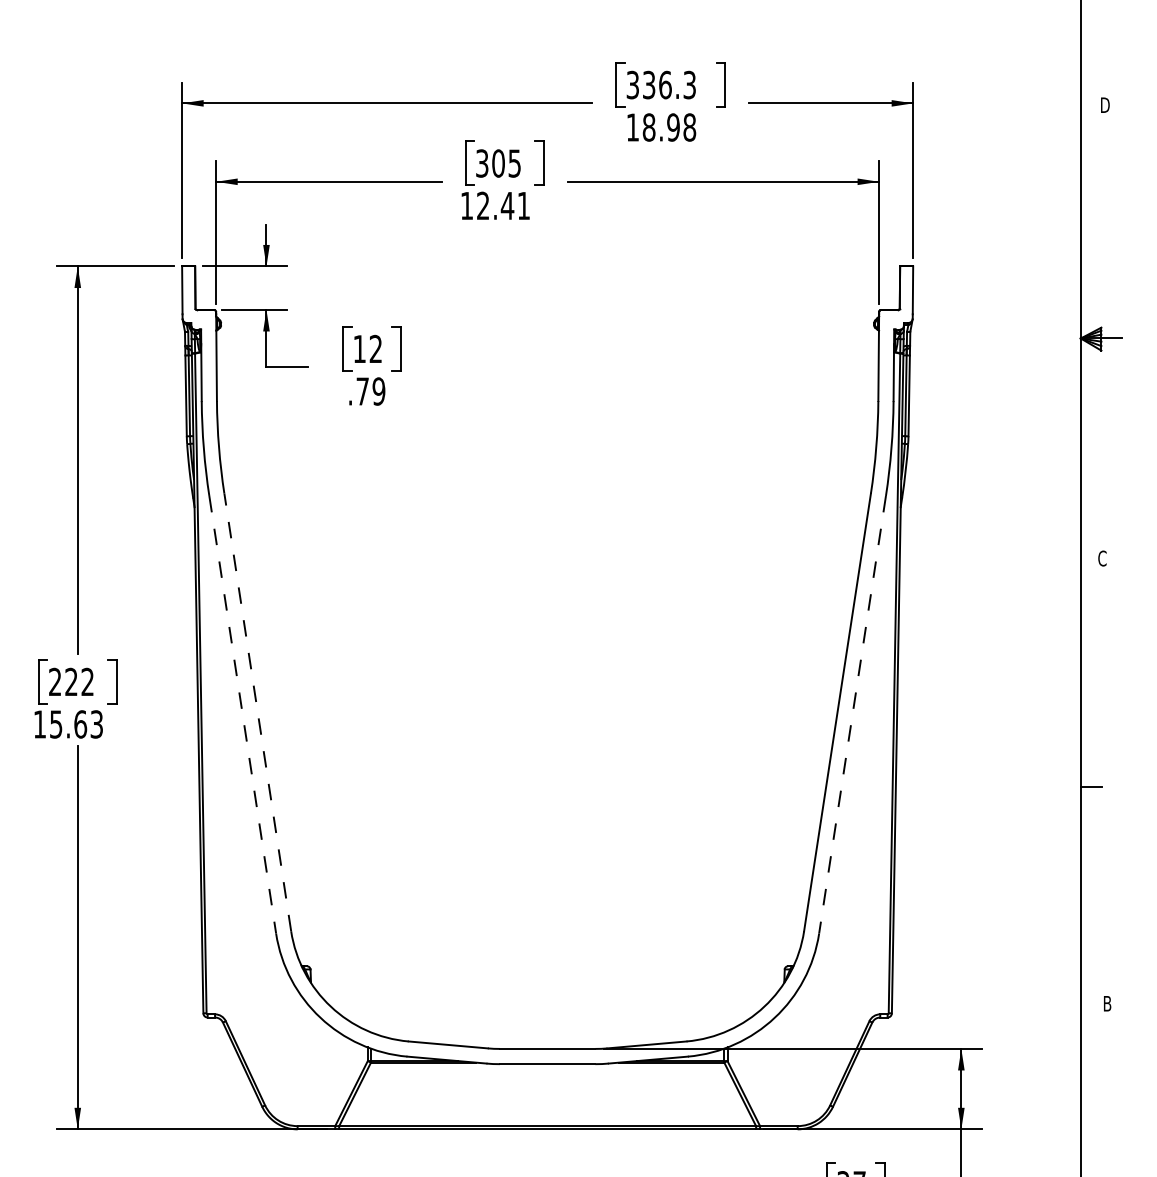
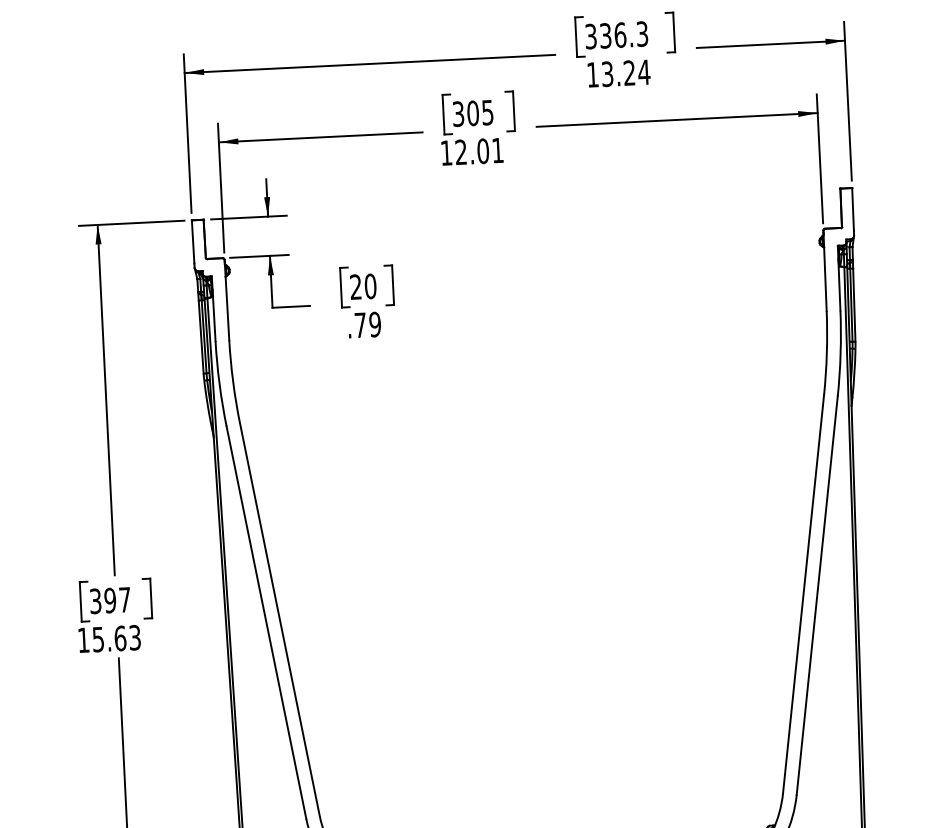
text: (669, 127) -> (625, 73), 18.98 -> 13.24
text: (507, 205) -> (483, 150), 12.41 -> 12.01
text: (367, 348) -> (362, 286), 12 -> 20
text: (71, 681) -> (110, 600), 222 -> 397
line: (257, 711) -> (279, 618), dashed -> solid
line: (242, 715) -> (266, 623), dashed -> solid
line: (852, 715) -> (817, 596), dashed -> solid

